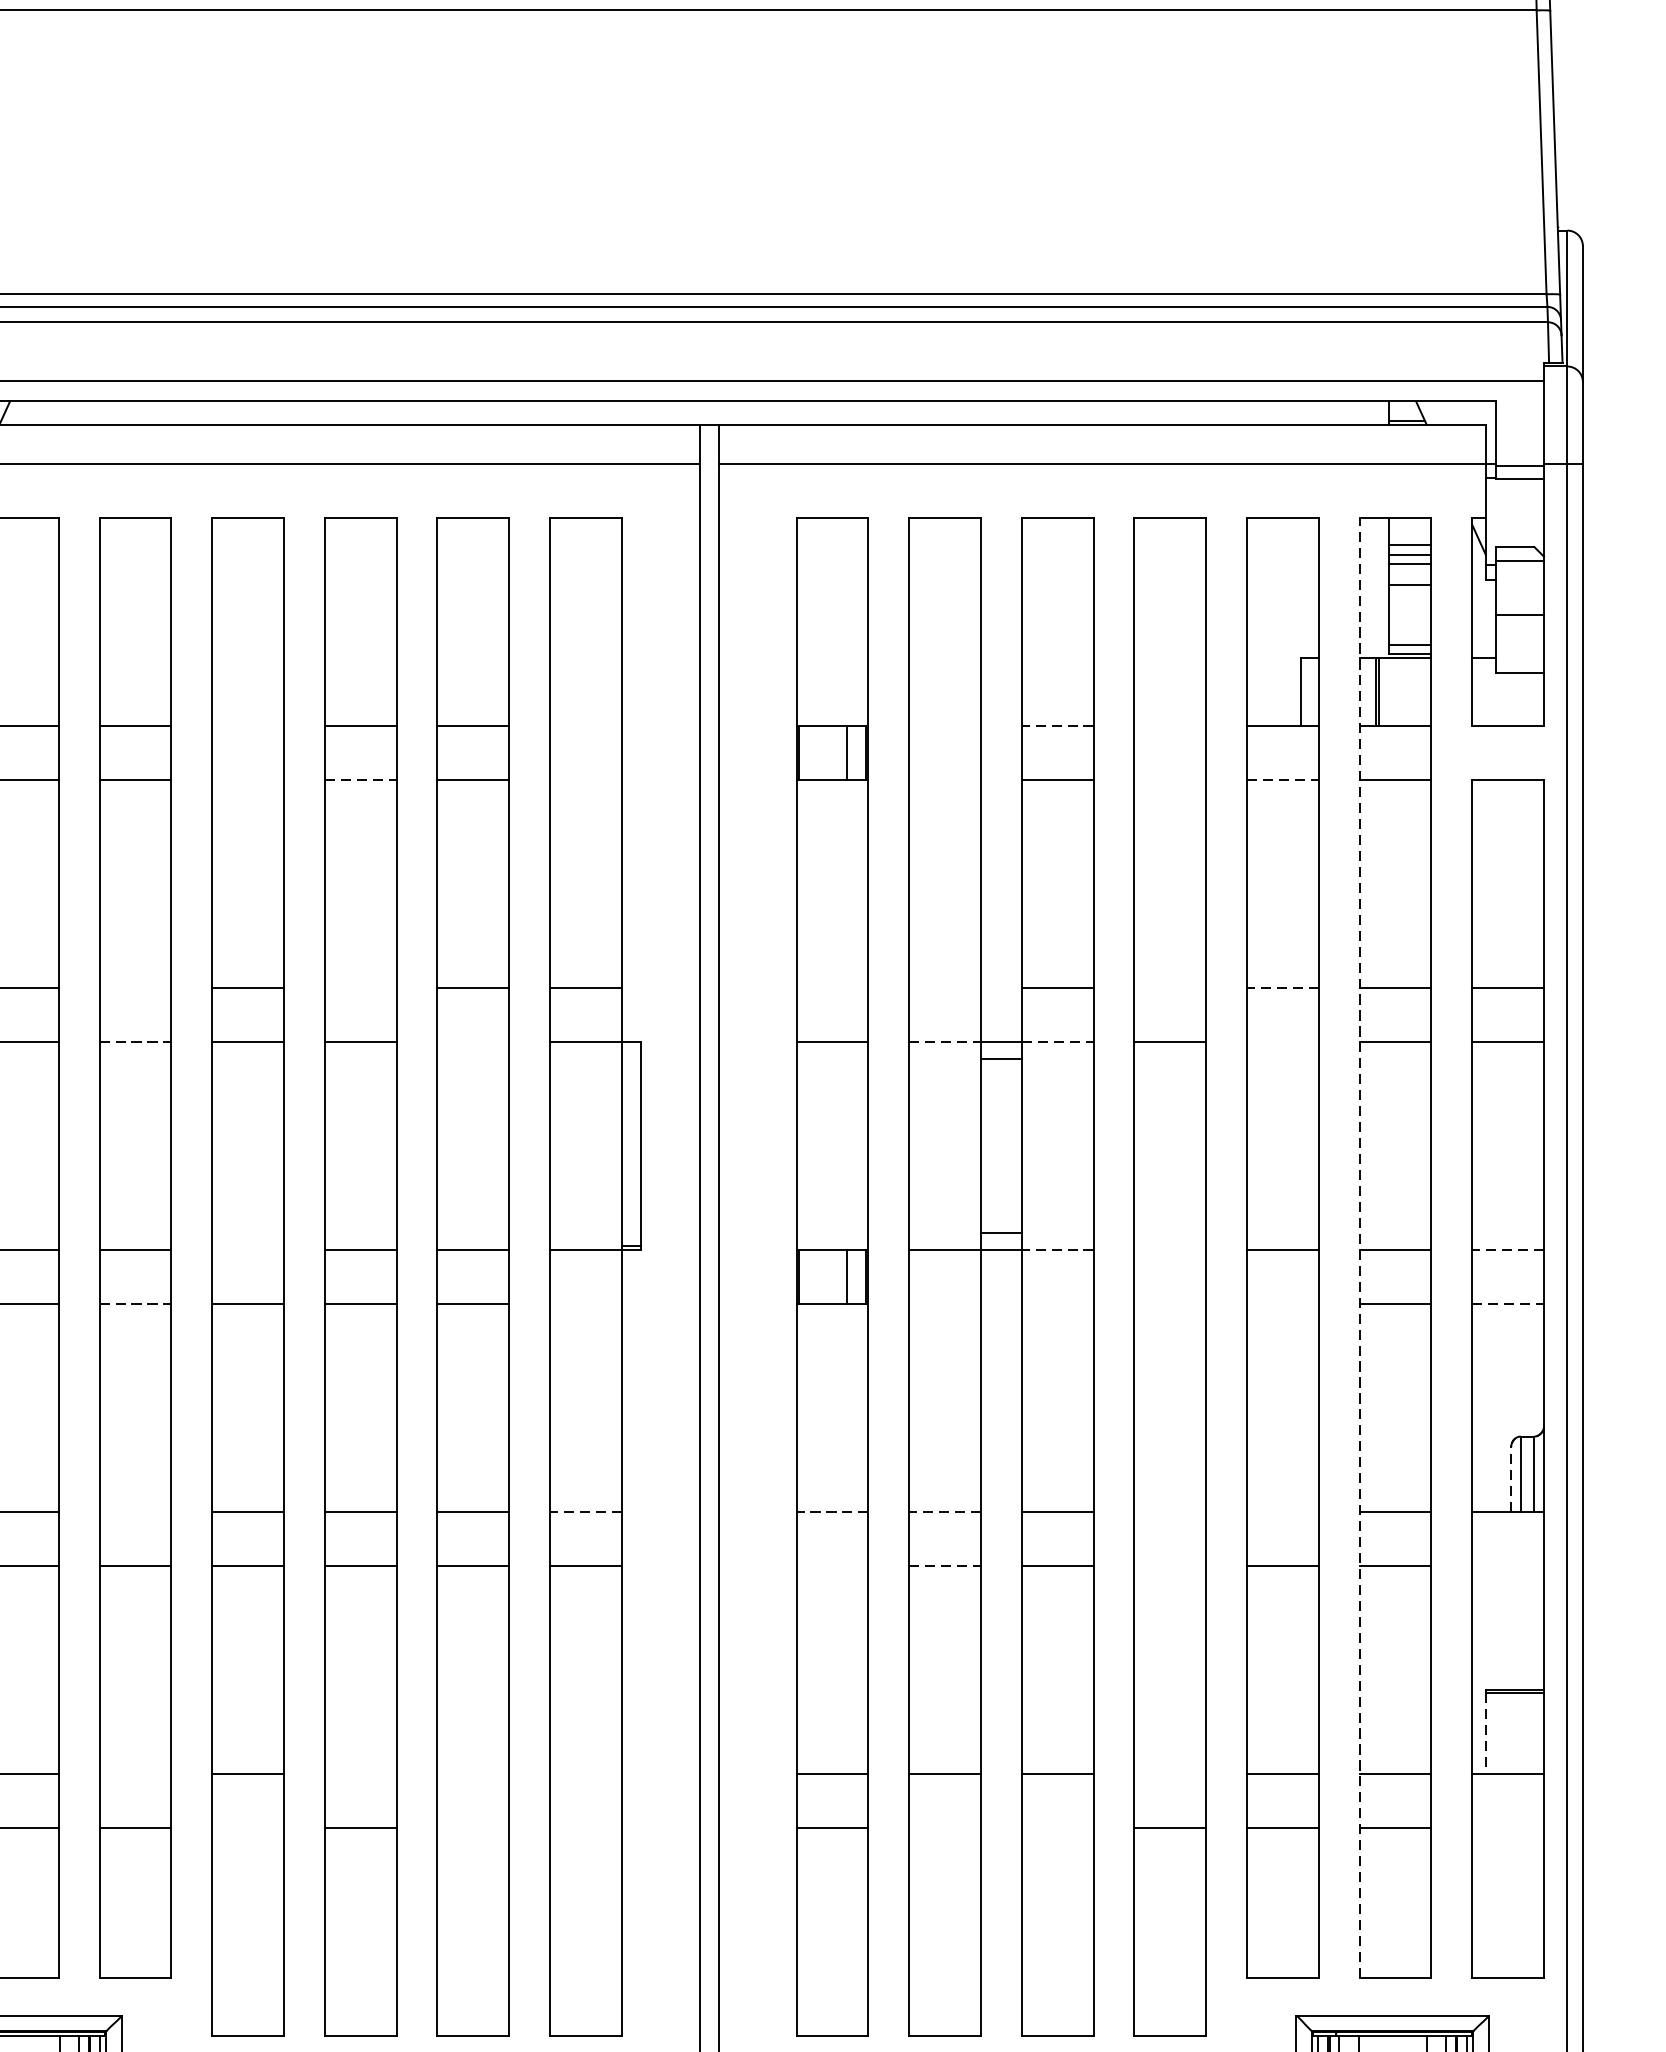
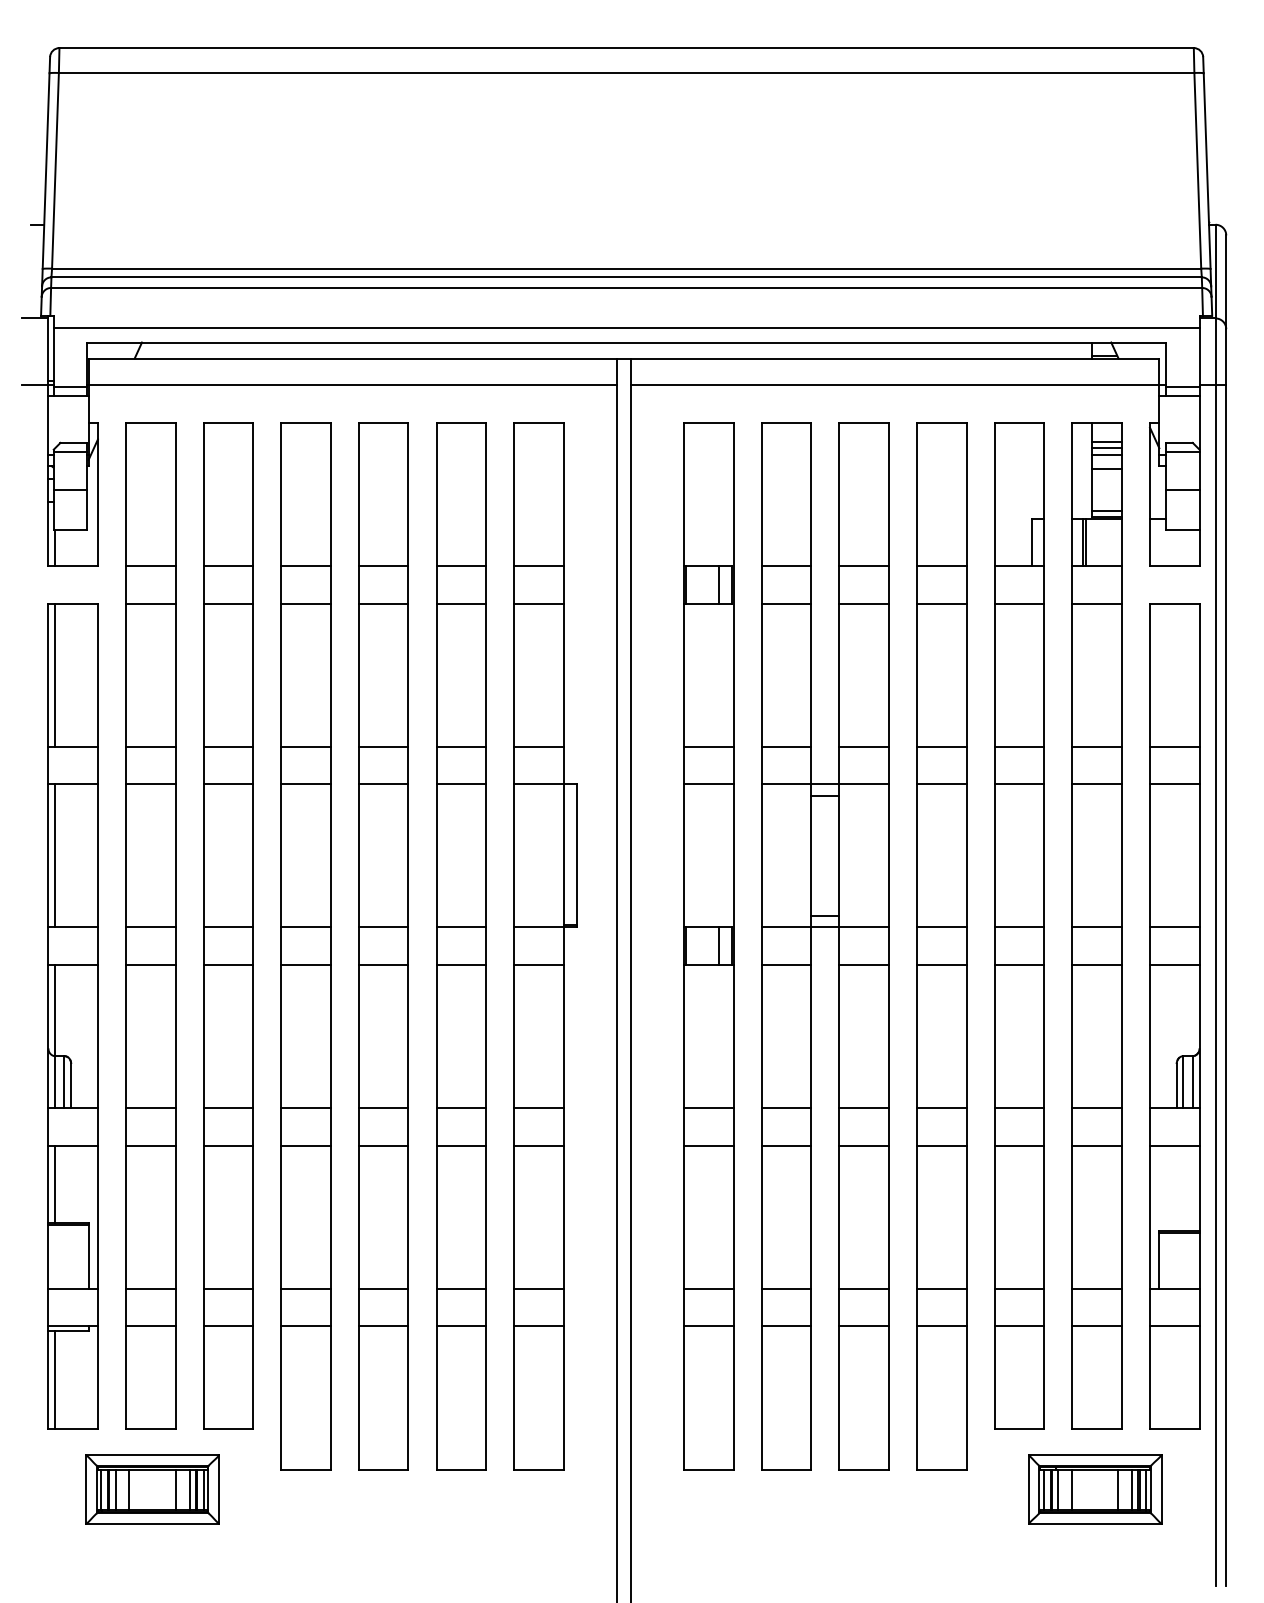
line: (247, 726) -> (305, 566), added
line: (585, 726) -> (538, 566), added
line: (944, 726) -> (786, 566), added
line: (1058, 726) -> (864, 566), dashed -> solid
line: (1169, 726) -> (941, 566), added
line: (247, 779) -> (305, 603), added
line: (360, 779) -> (383, 603), dashed -> solid
line: (585, 779) -> (538, 603), added
line: (944, 779) -> (786, 603), added
line: (1169, 779) -> (941, 603), added
line: (1282, 779) -> (1019, 603), dashed -> solid
line: (135, 987) -> (228, 746), added
line: (360, 987) -> (383, 746), added
line: (831, 987) -> (708, 746), added
line: (944, 987) -> (786, 746), added
line: (1169, 987) -> (941, 746), added
line: (1282, 987) -> (1019, 746), dashed -> solid
line: (135, 1042) -> (228, 784), dashed -> solid
line: (473, 1042) -> (461, 784), added
line: (944, 1042) -> (786, 784), dashed -> solid
line: (1058, 1042) -> (864, 784), dashed -> solid
line: (1282, 1042) -> (1019, 784), added
line: (1359, 1247) -> (1072, 925), dashed -> solid
line: (247, 1249) -> (305, 927), added
line: (1058, 1249) -> (864, 927), dashed -> solid
line: (1169, 1249) -> (941, 927), added
line: (1507, 1249) -> (1174, 927), dashed -> solid
line: (135, 1303) -> (228, 964), dashed -> solid
line: (585, 1303) -> (538, 964), added
line: (944, 1303) -> (786, 964), added
line: (1056, 1303) -> (863, 964), added
line: (1169, 1303) -> (941, 964), added
line: (1282, 1303) -> (1019, 964), added
line: (1507, 1303) -> (1174, 964), dashed -> solid
line: (1510, 1479) -> (1176, 1085), dashed -> solid
line: (135, 1512) -> (228, 1108), added
line: (585, 1512) -> (538, 1108), dashed -> solid
line: (831, 1512) -> (708, 1108), dashed -> solid
line: (944, 1512) -> (786, 1108), dashed -> solid
line: (1169, 1512) -> (941, 1108), added
line: (1282, 1512) -> (1019, 1108), added
line: (831, 1566) -> (708, 1145), added
line: (944, 1566) -> (786, 1145), dashed -> solid
line: (1169, 1566) -> (941, 1145), added
line: (1507, 1566) -> (1174, 1145), added
line: (1486, 1733) -> (1159, 1260), dashed -> solid
line: (135, 1773) -> (228, 1288), added
line: (360, 1773) -> (383, 1288), added
line: (473, 1773) -> (461, 1288), added
line: (585, 1773) -> (538, 1288), added
line: (1169, 1773) -> (941, 1288), added
line: (247, 1828) -> (305, 1326), added
line: (473, 1828) -> (461, 1326), added
line: (585, 1828) -> (538, 1326), added
line: (944, 1828) -> (786, 1326), added
line: (1056, 1828) -> (863, 1326), added
line: (1507, 1828) -> (1174, 1326), added

